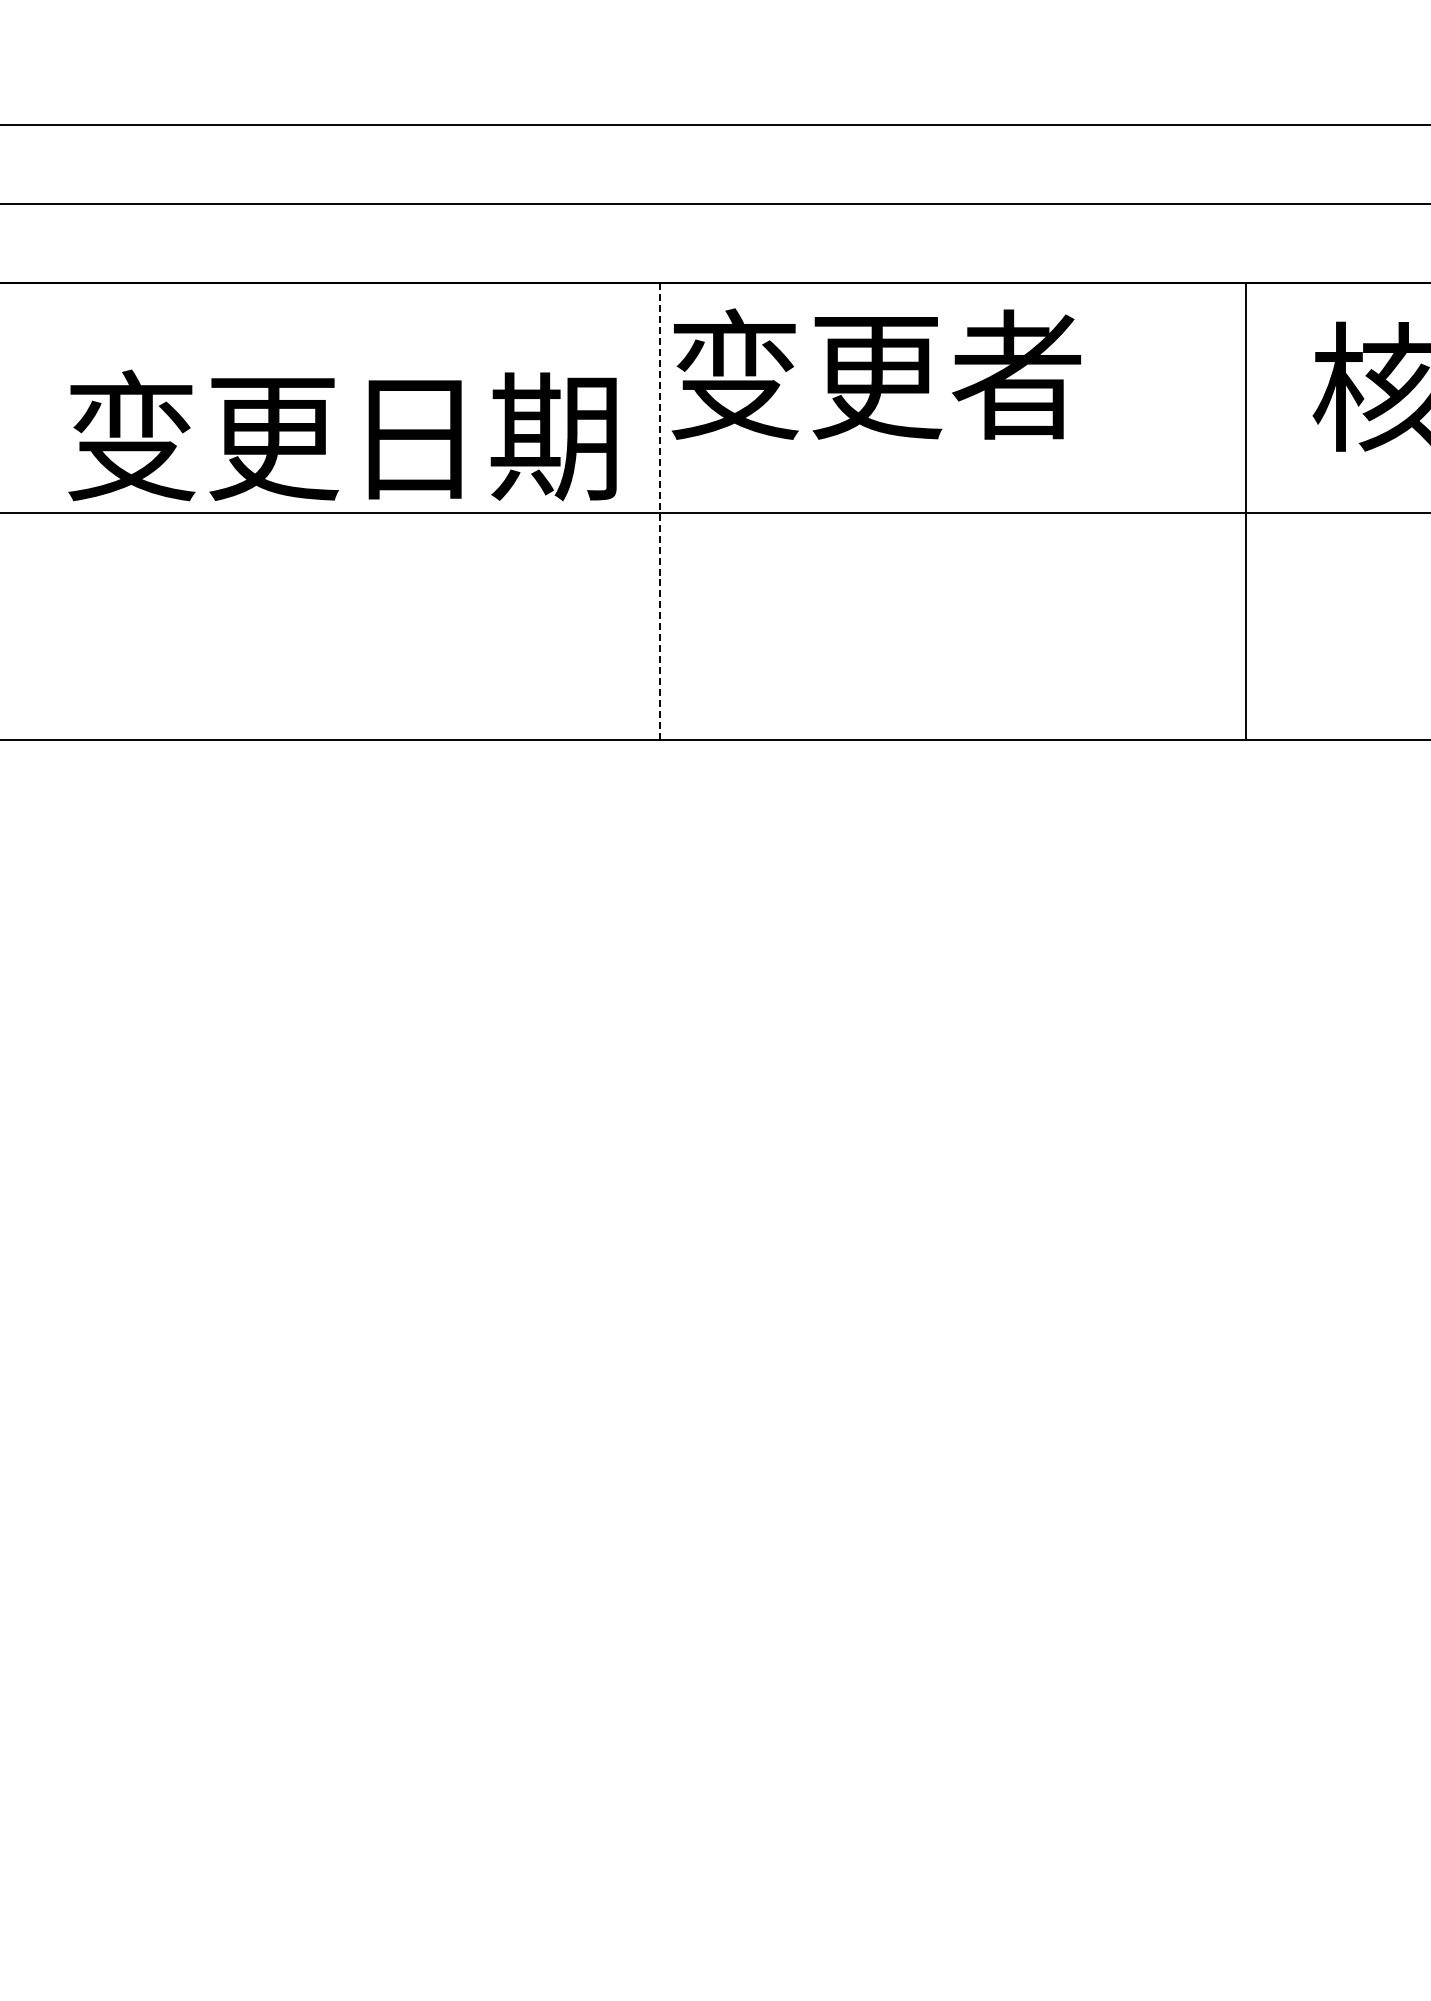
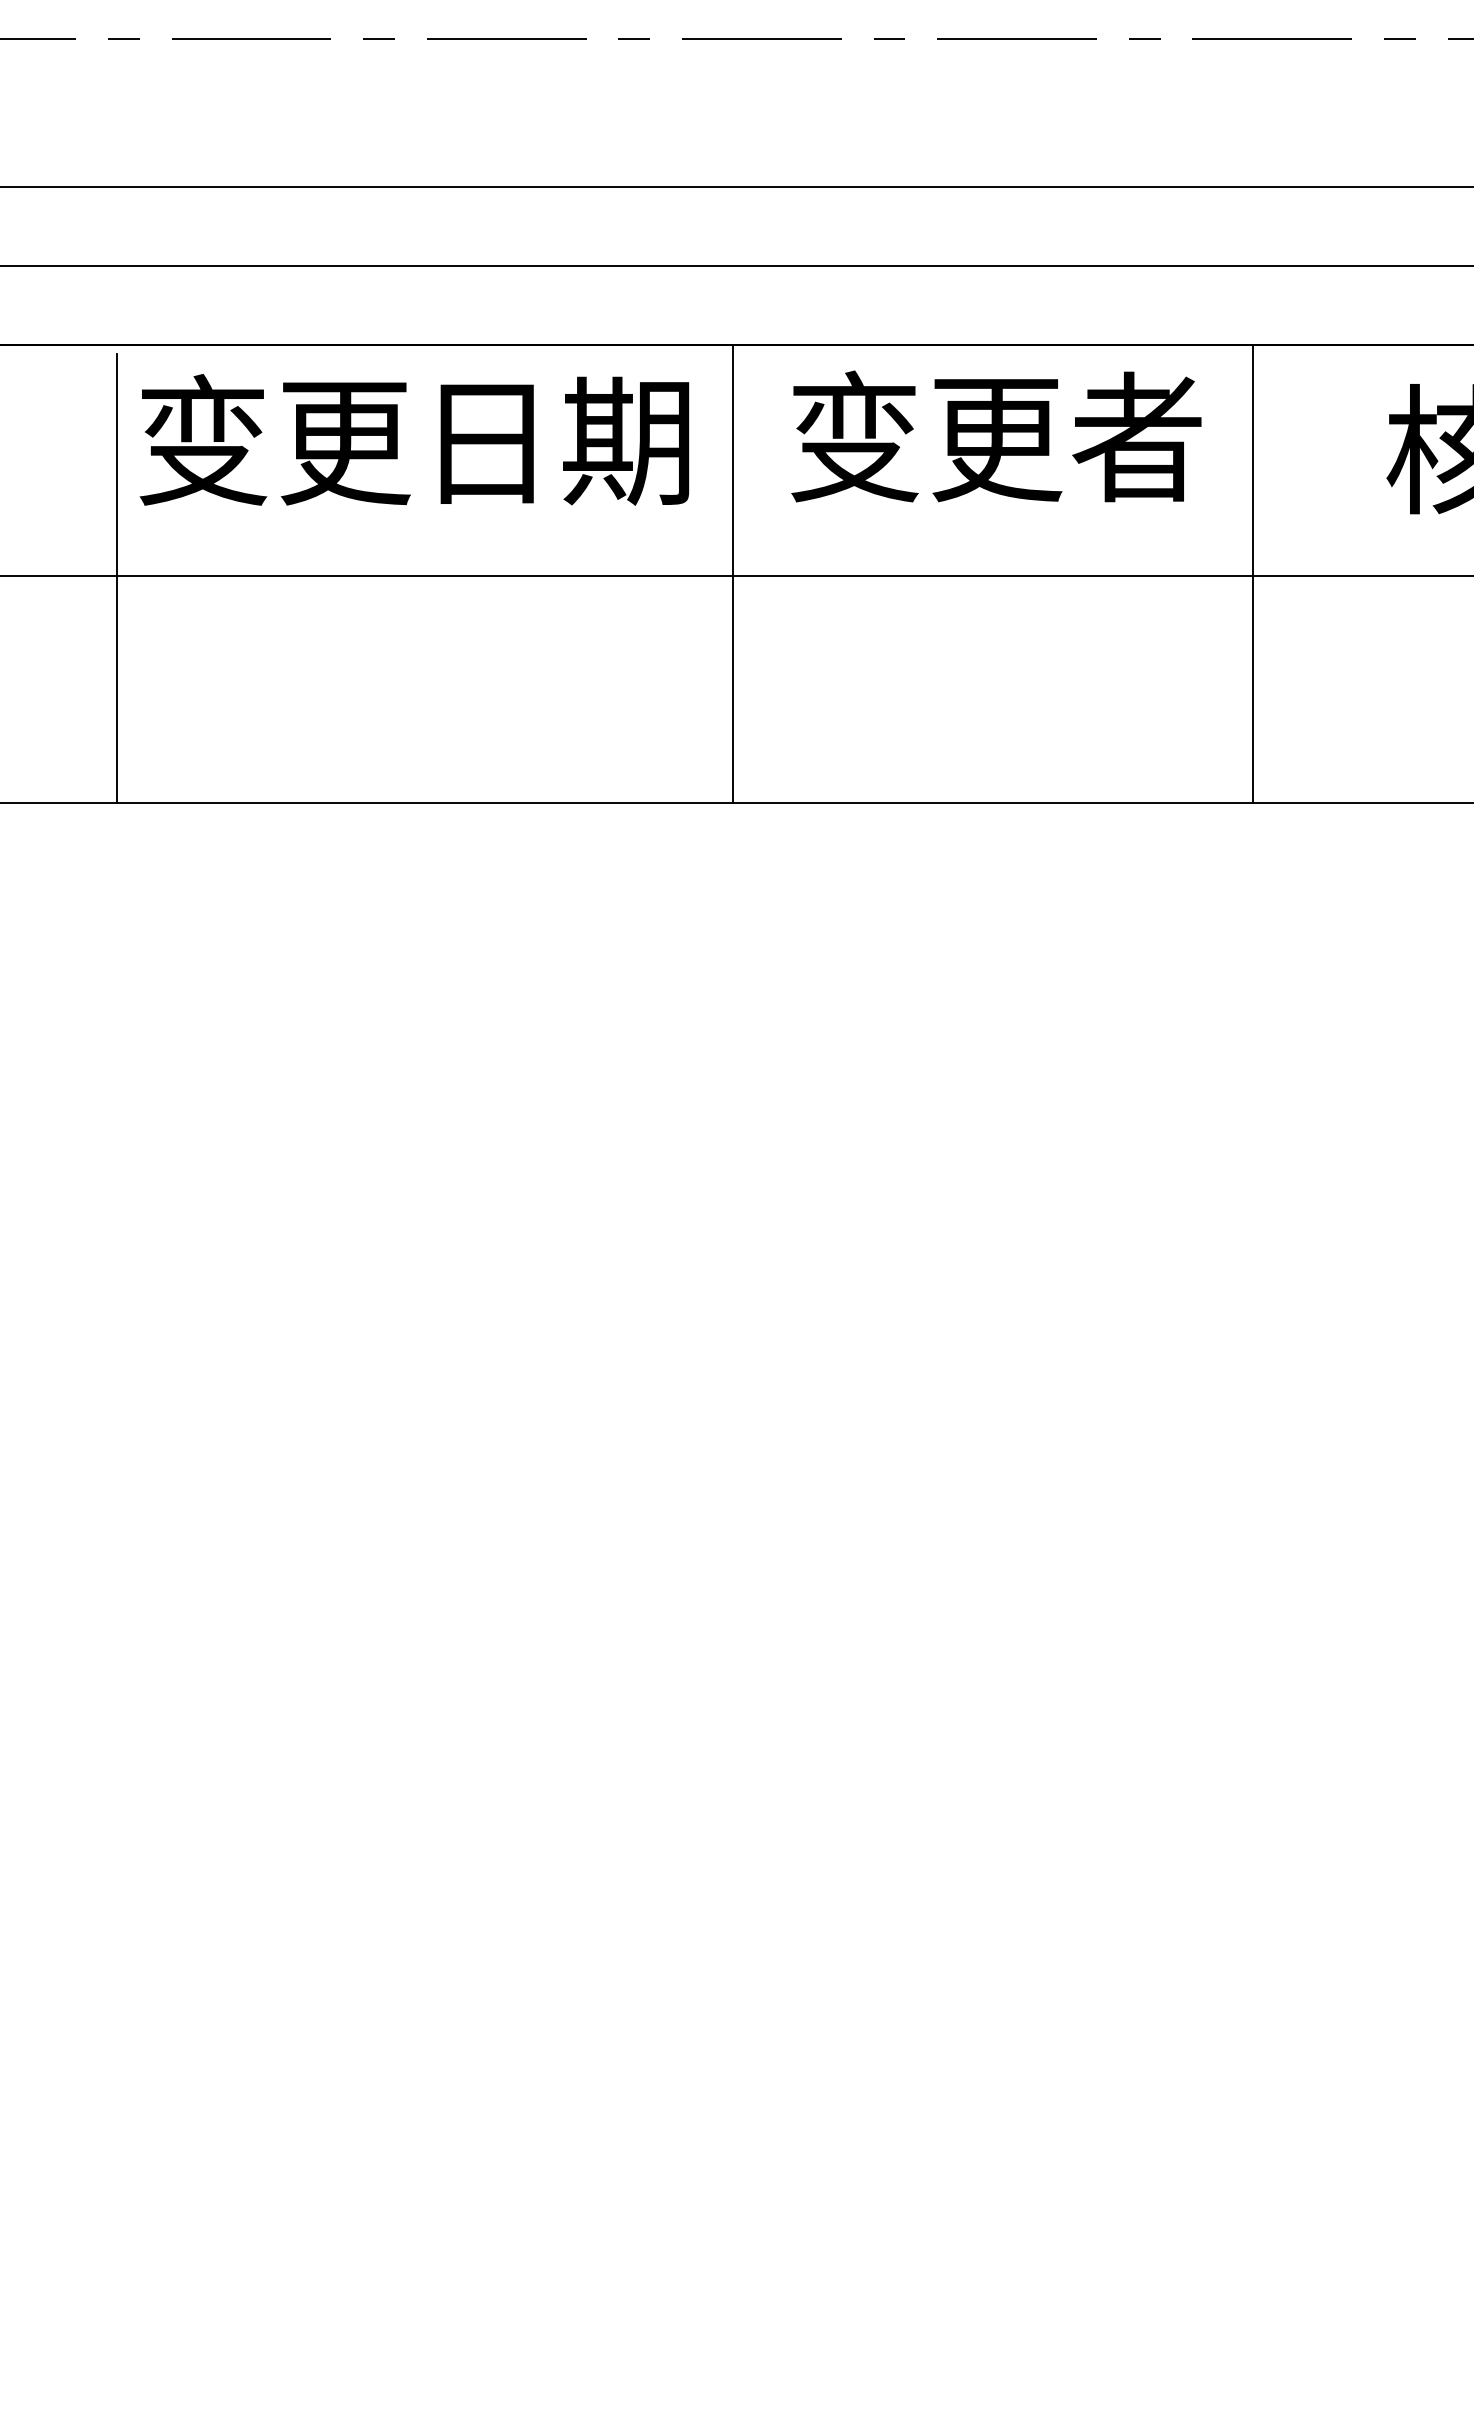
text: (876, 374) -> (996, 436), moved
text: (342, 435) -> (414, 439), moved
line: (1245, 510) -> (1252, 573), moved
line: (659, 511) -> (732, 574), dashed -> solid
line: (45, 514) -> (116, 577), added

